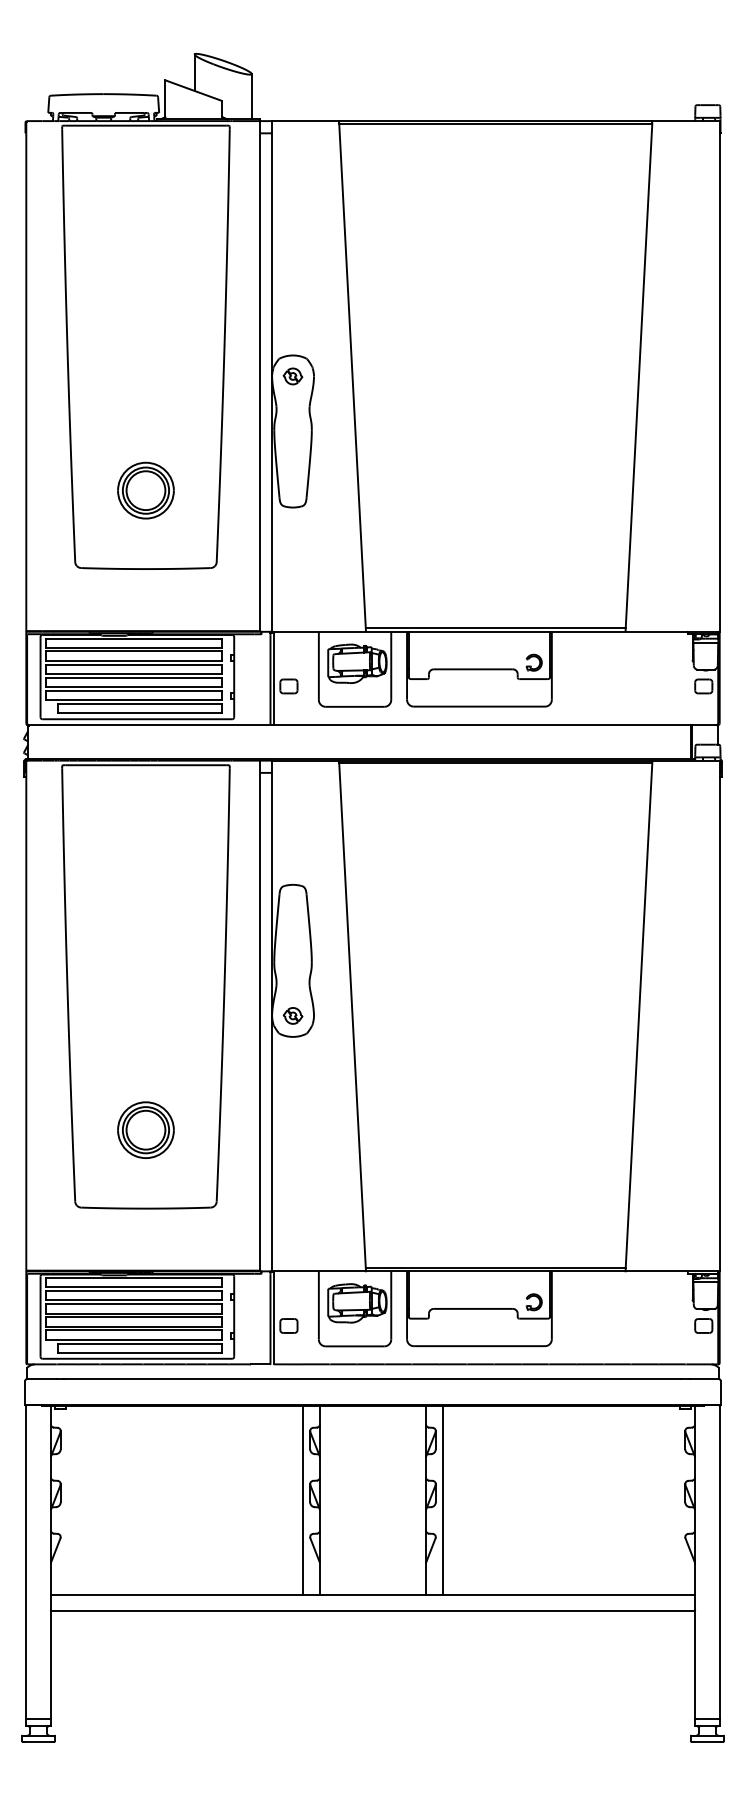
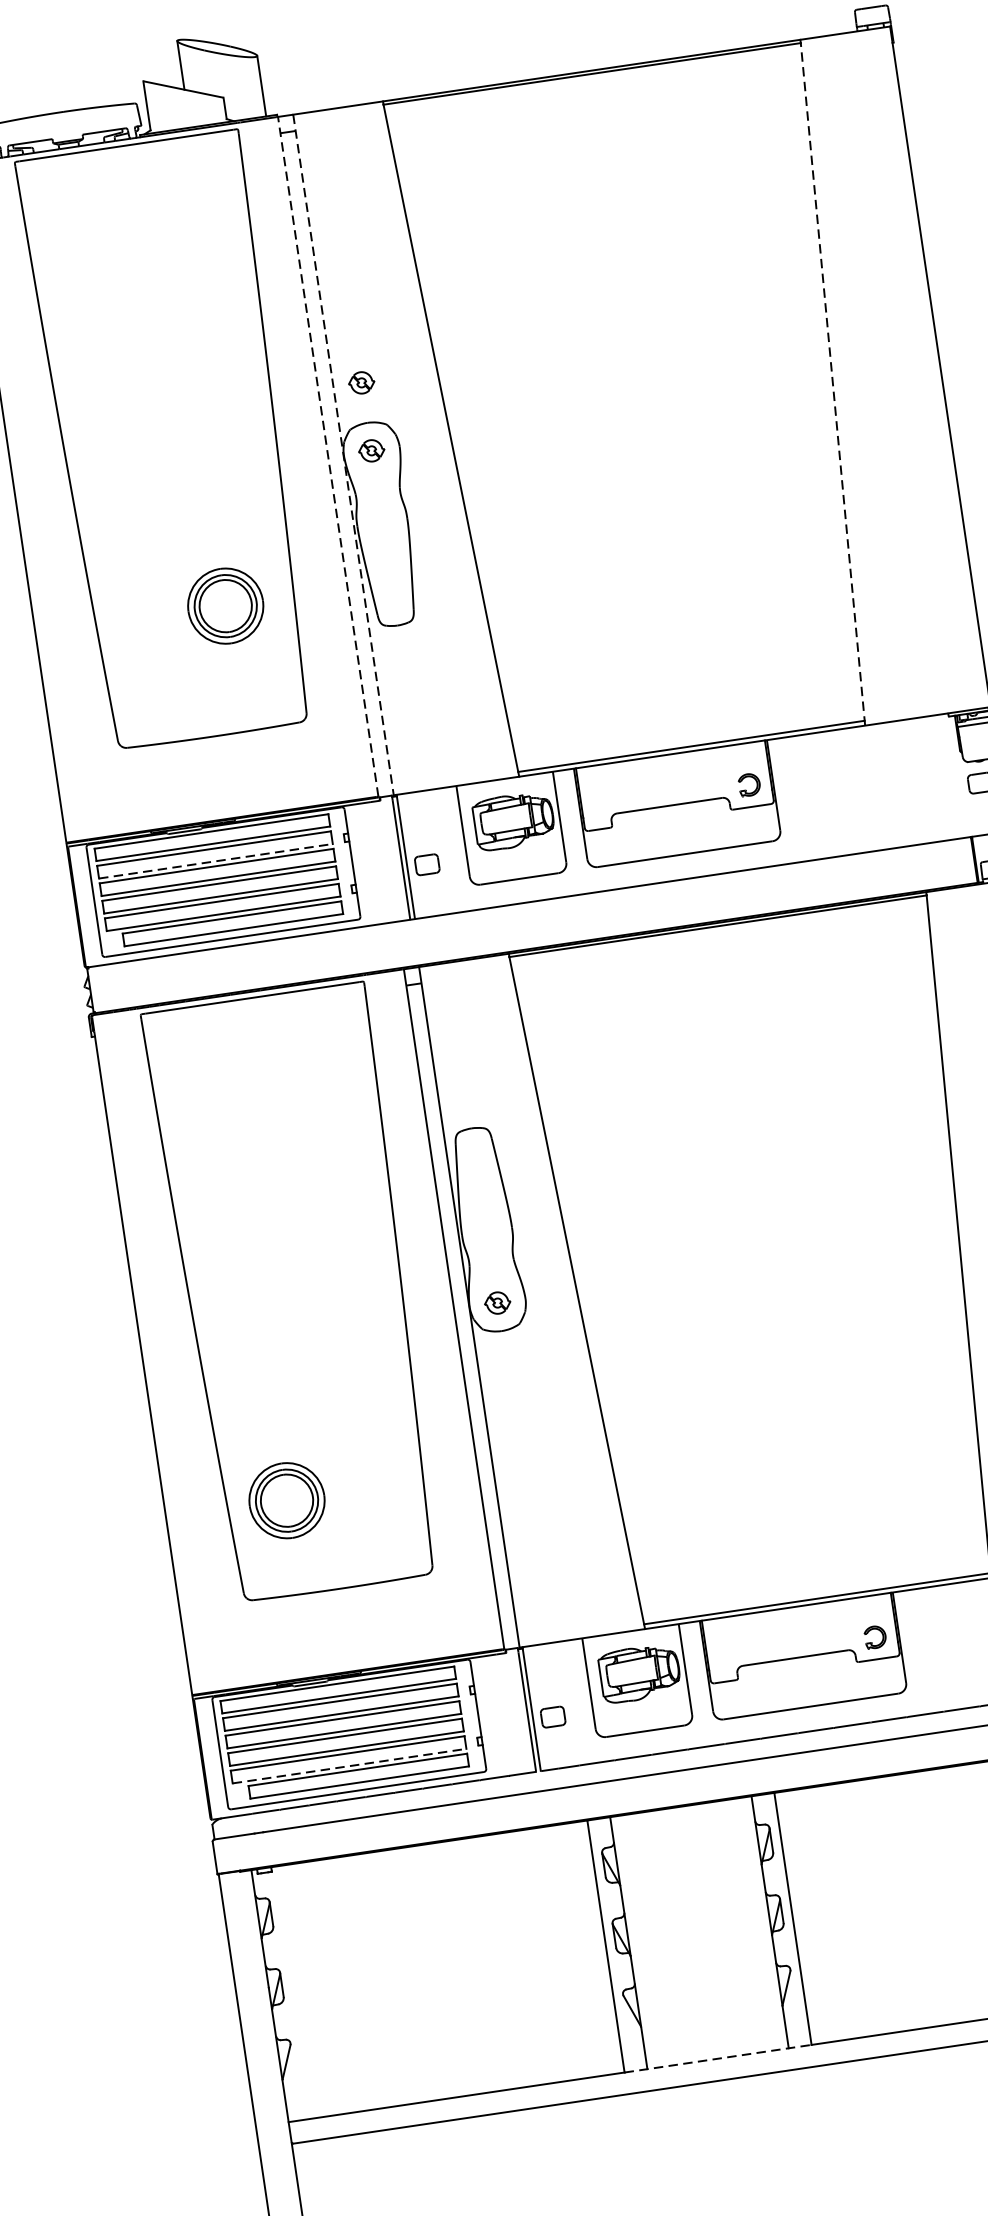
part: (292, 325) -> (361, 383), added
line: (260, 375) -> (328, 455), solid -> dashed
line: (271, 376) -> (343, 455), solid -> dashed
line: (638, 377) -> (832, 384), solid -> dashed
part: (145, 490) -> (225, 606), moved
line: (134, 660) -> (216, 860), solid -> dashed
part: (145, 1129) -> (286, 1499), moved
line: (134, 1339) -> (350, 1765), solid -> dashed
line: (373, 1594) -> (718, 2058), solid -> dashed

